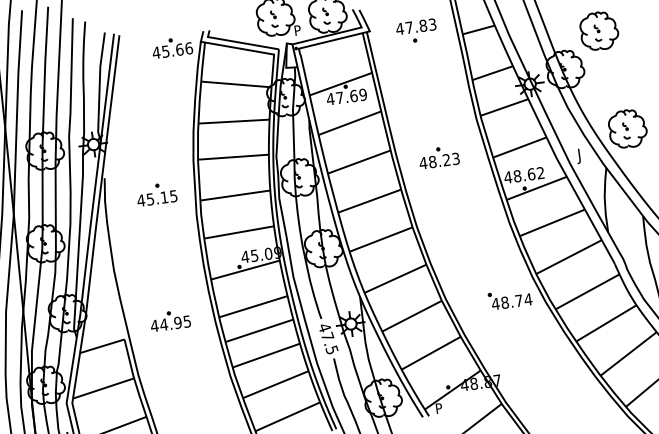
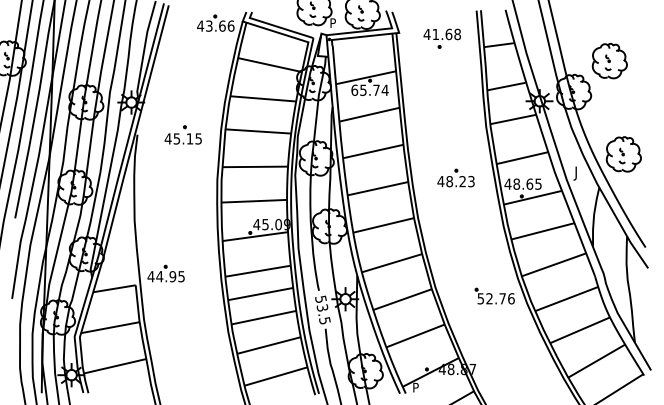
text: (420, 26) -> (446, 34), 47.83 -> 41.68
text: (165, 50) -> (209, 25), 45.66 -> 43.66
text: (346, 96) -> (369, 89), 47.69 -> 65.74
part: (438, 156) -> (455, 177), moved
text: (540, 172) -> (538, 183), 48.62 -> 48.65
part: (155, 193) -> (182, 134), moved
text: (511, 301) -> (495, 298), 48.74 -> 52.76
part: (169, 320) -> (165, 273), moved
text: (325, 332) -> (321, 303), 47.5 -> 53.5

